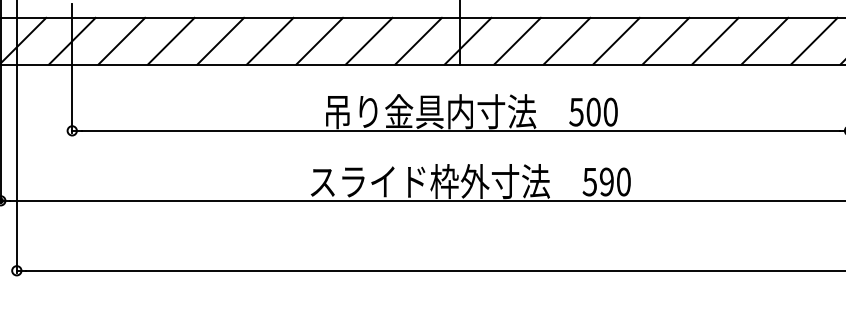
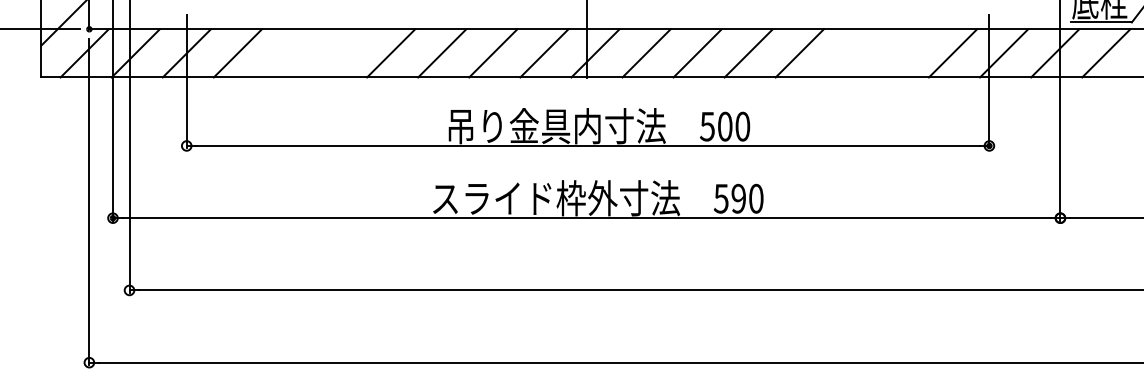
line: (170, 41) -> (288, 53), removed
line: (221, 41) -> (340, 53), removed
line: (715, 41) -> (850, 53), removed
line: (764, 41) -> (901, 53), removed

